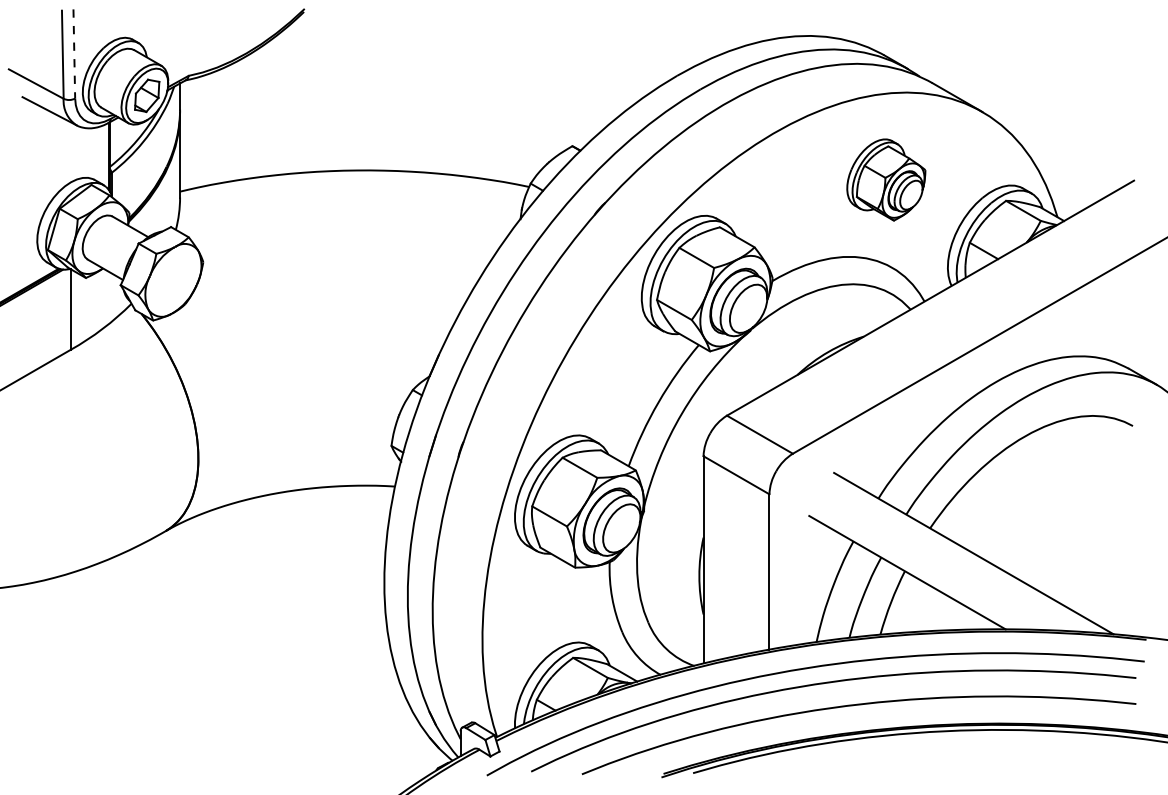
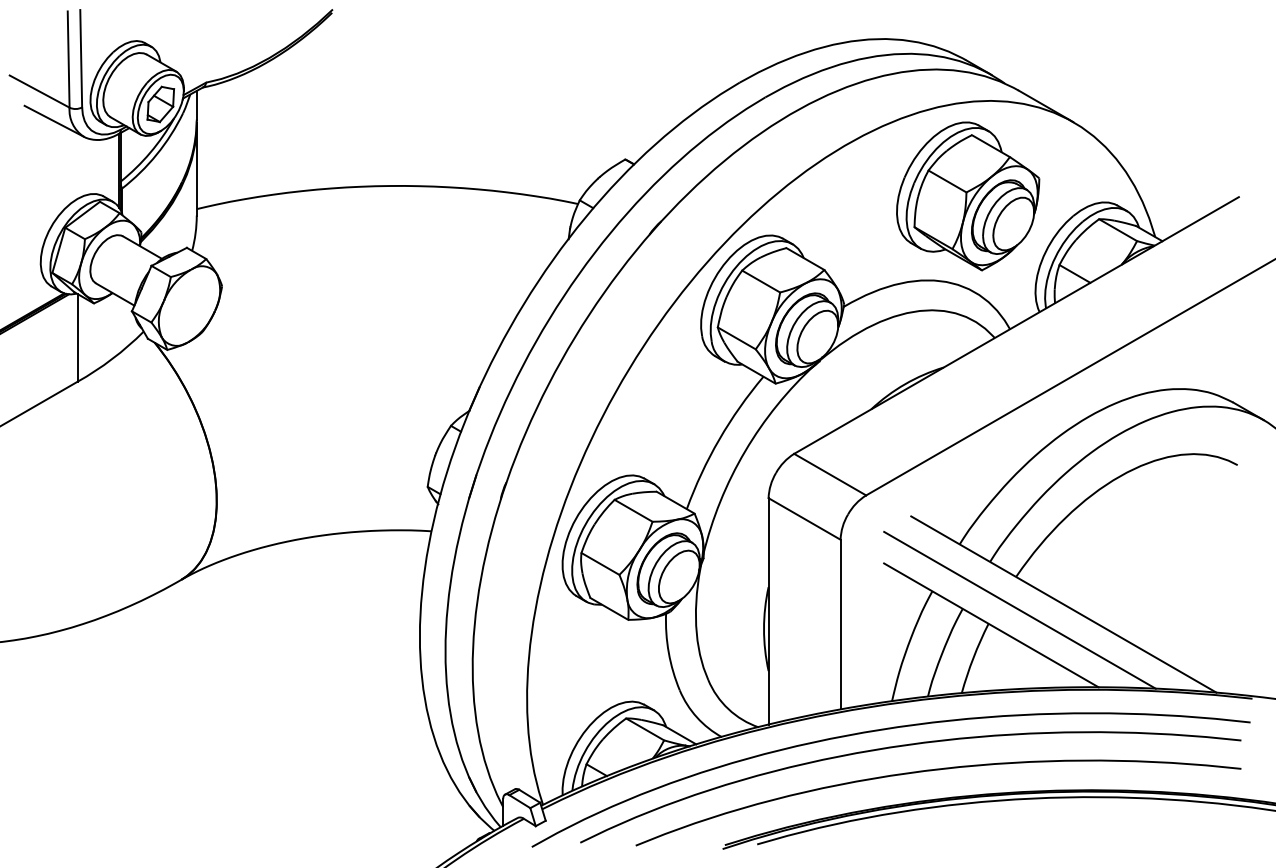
line: (74, 53) -> (81, 58), dashed -> solid
part: (886, 180) -> (968, 196), size x1.67
line: (933, 558) -> (1019, 609), added

